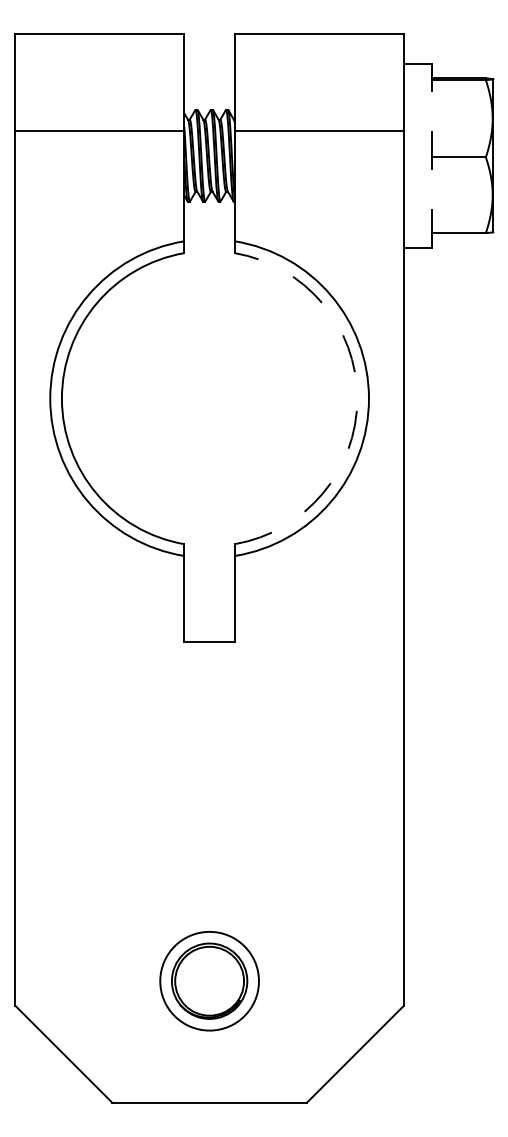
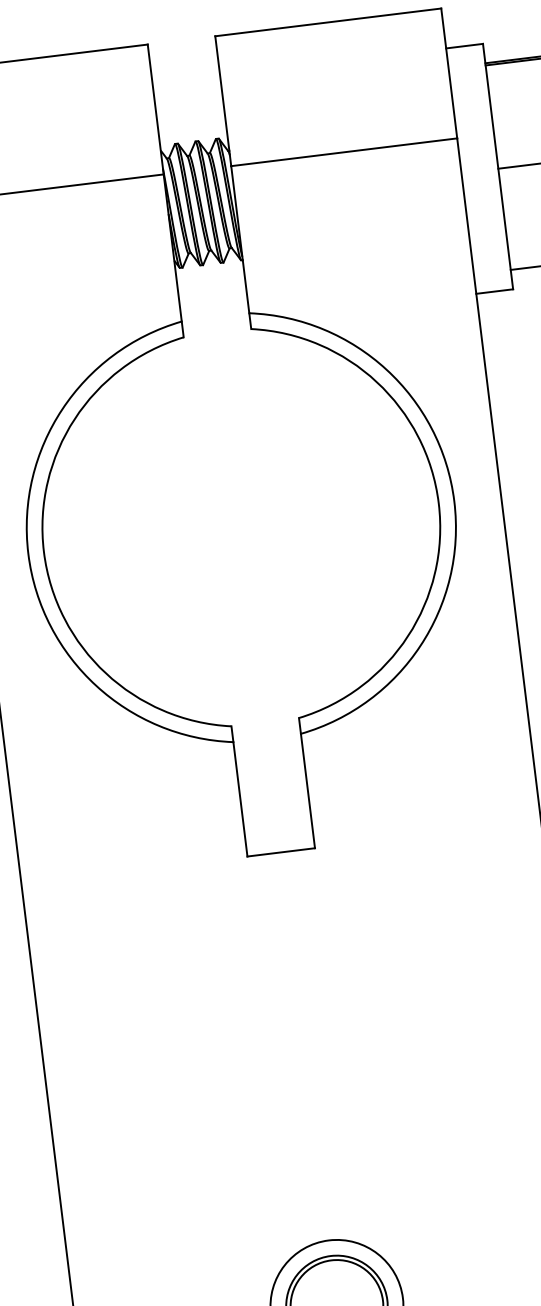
line: (431, 155) -> (498, 166), dashed -> solid
arc: (357, 398) -> (438, 503), dashed -> solid

